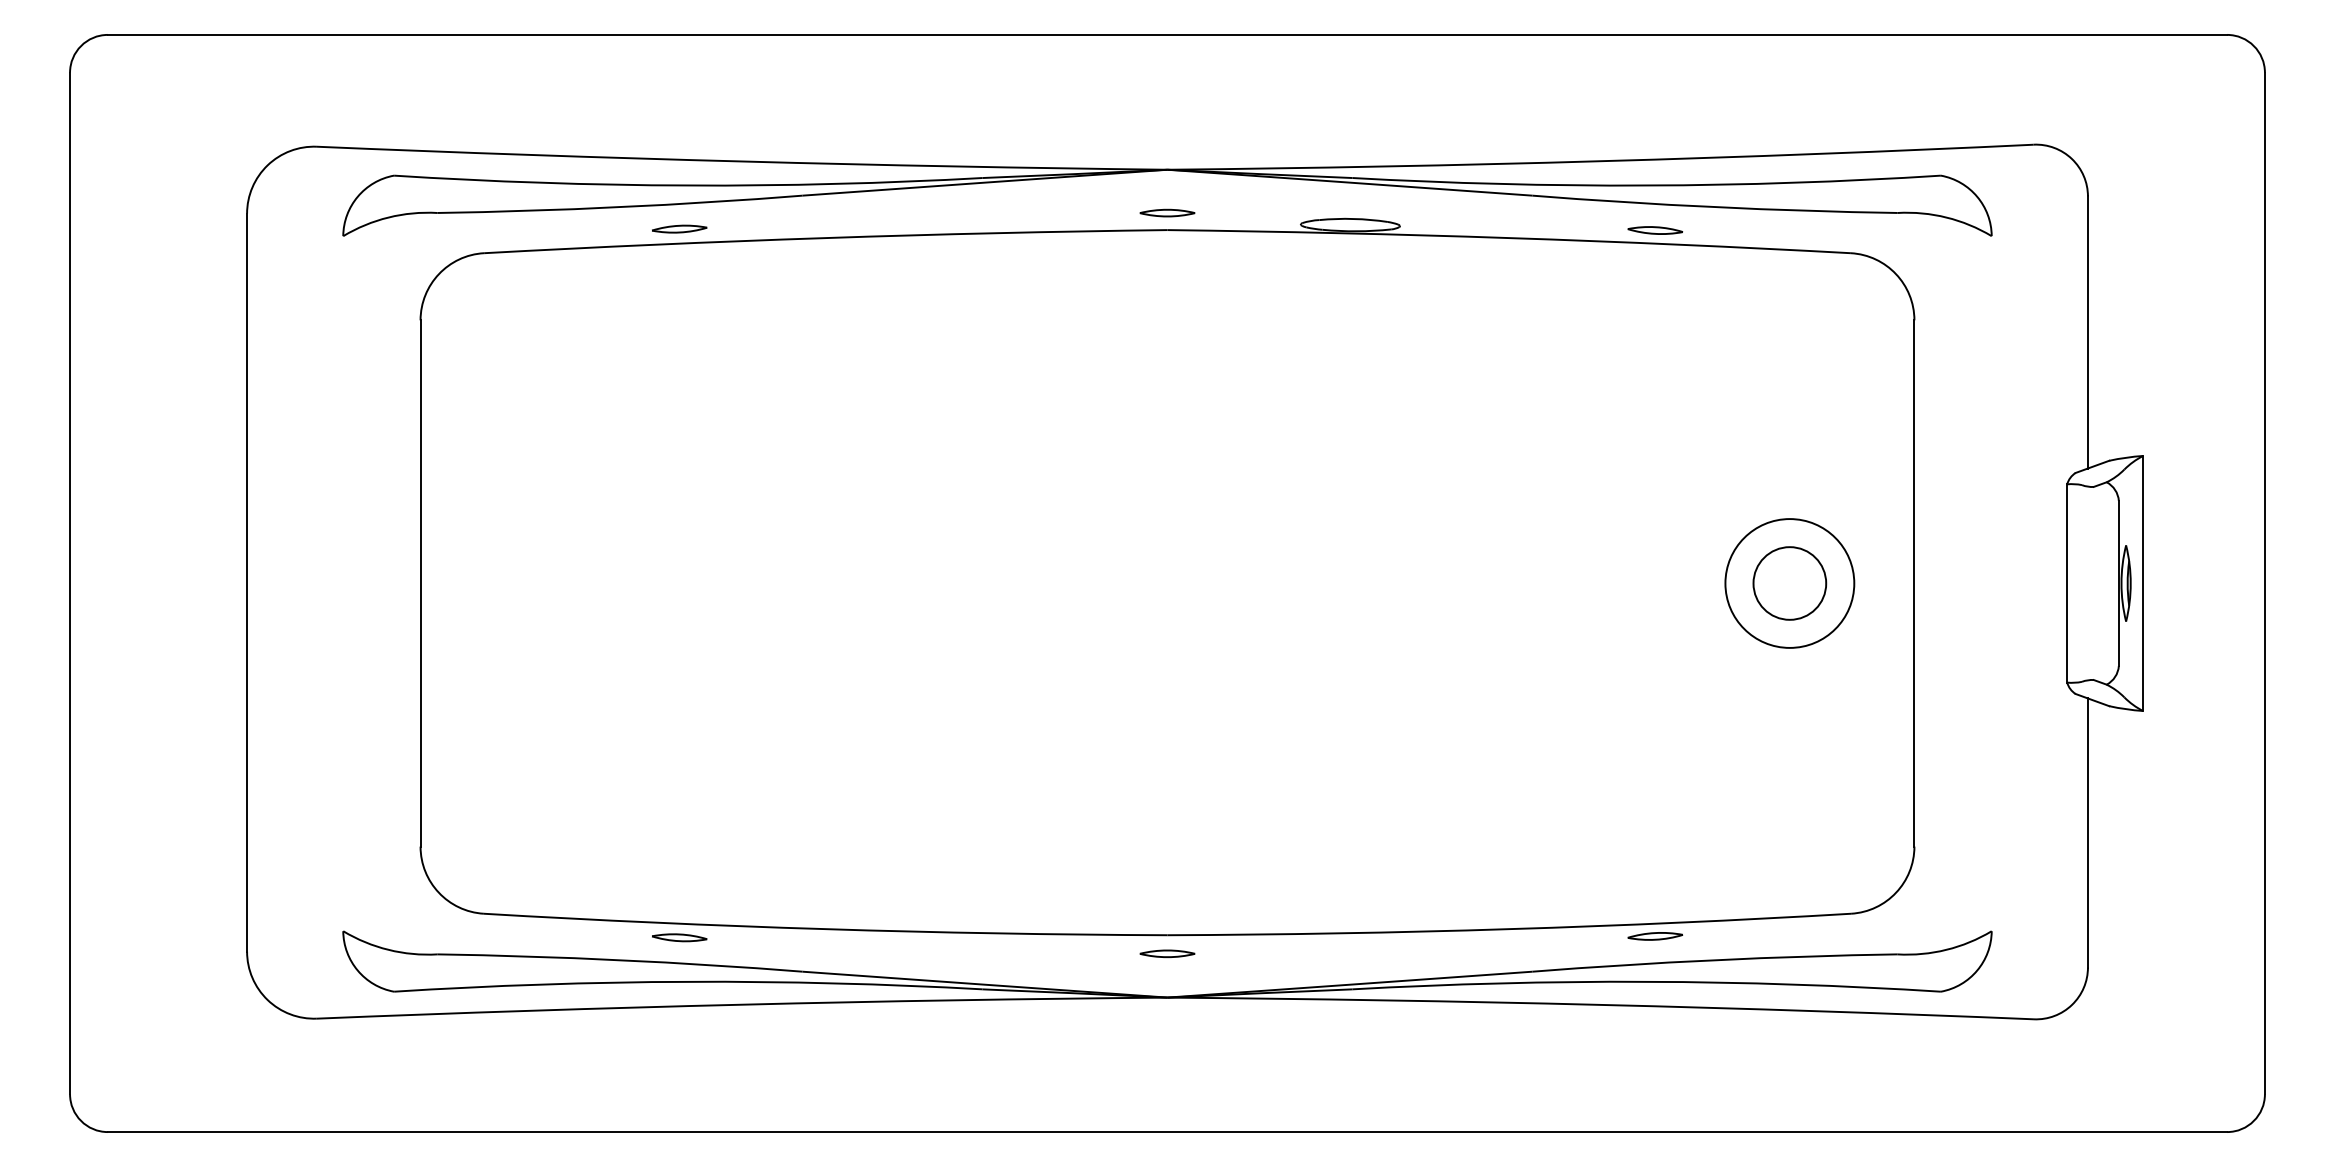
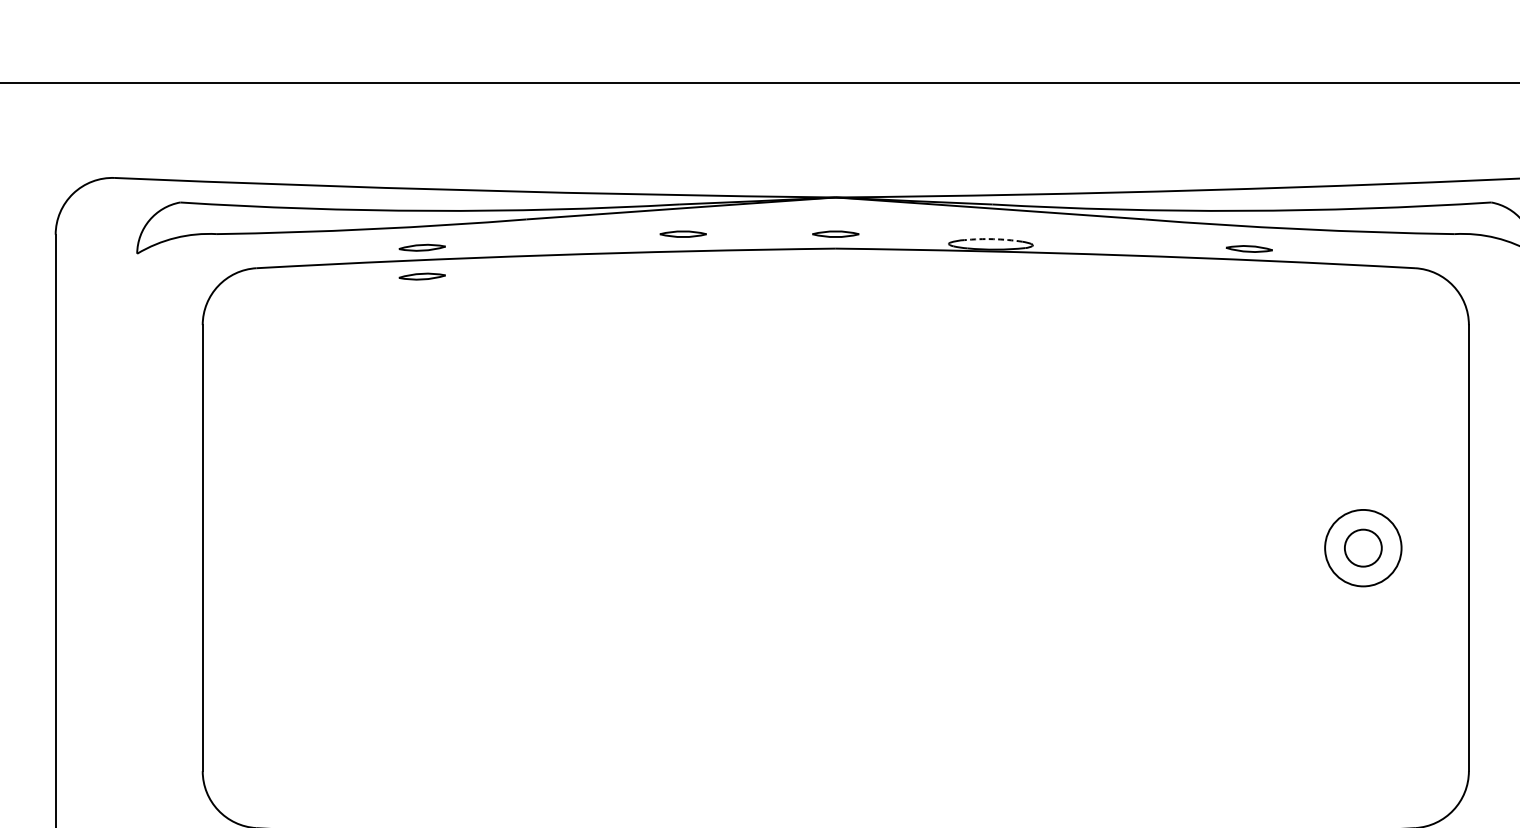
part: (987, 212) -> (683, 233), added
arc: (1353, 218) -> (993, 238), solid -> dashed
part: (679, 262) -> (422, 276), added
circle: (1789, 583) -> (1363, 548), size x0.6
circle: (1789, 583) -> (1363, 548), size x0.7

